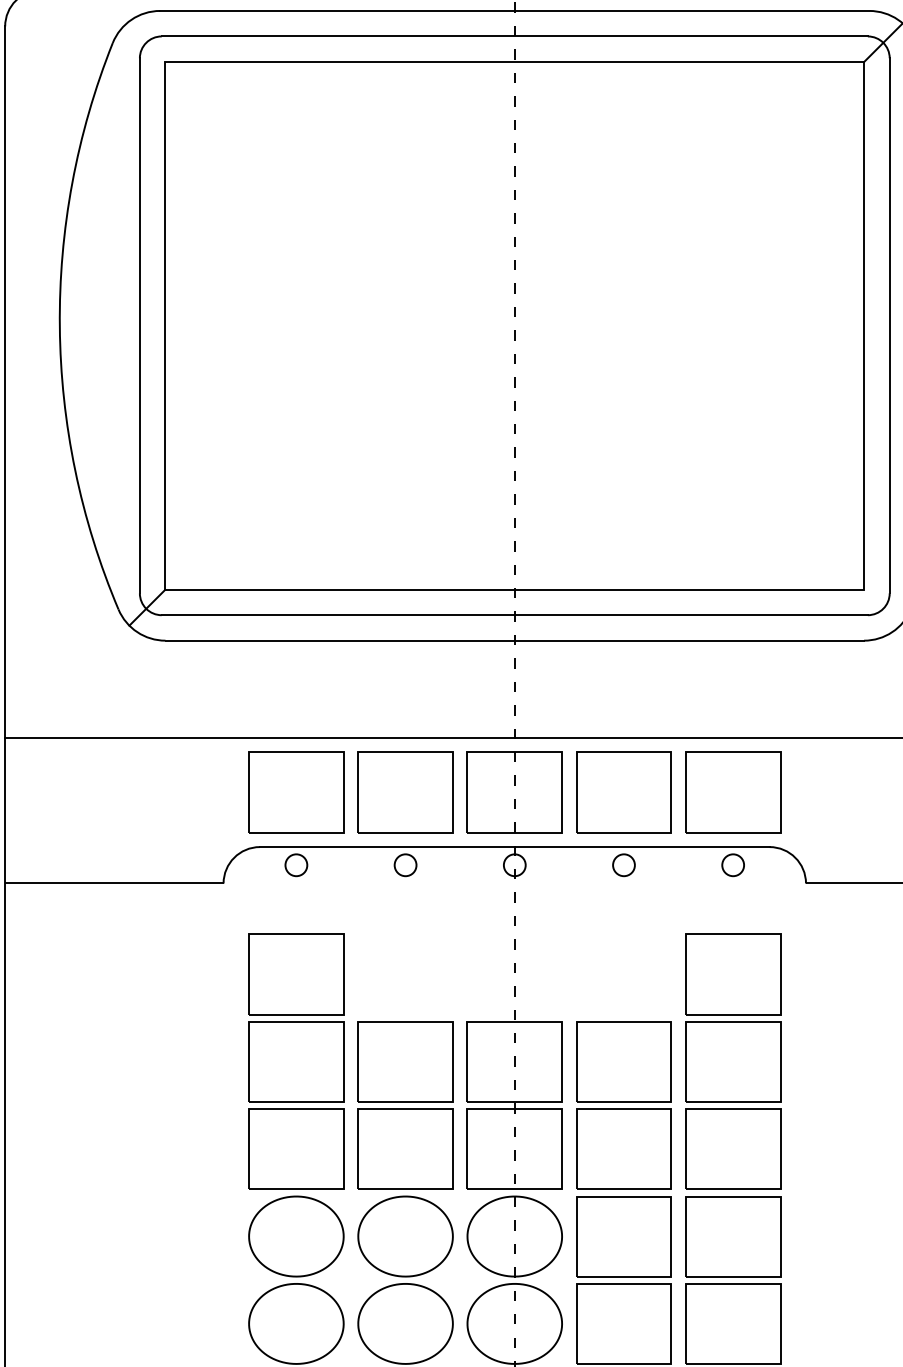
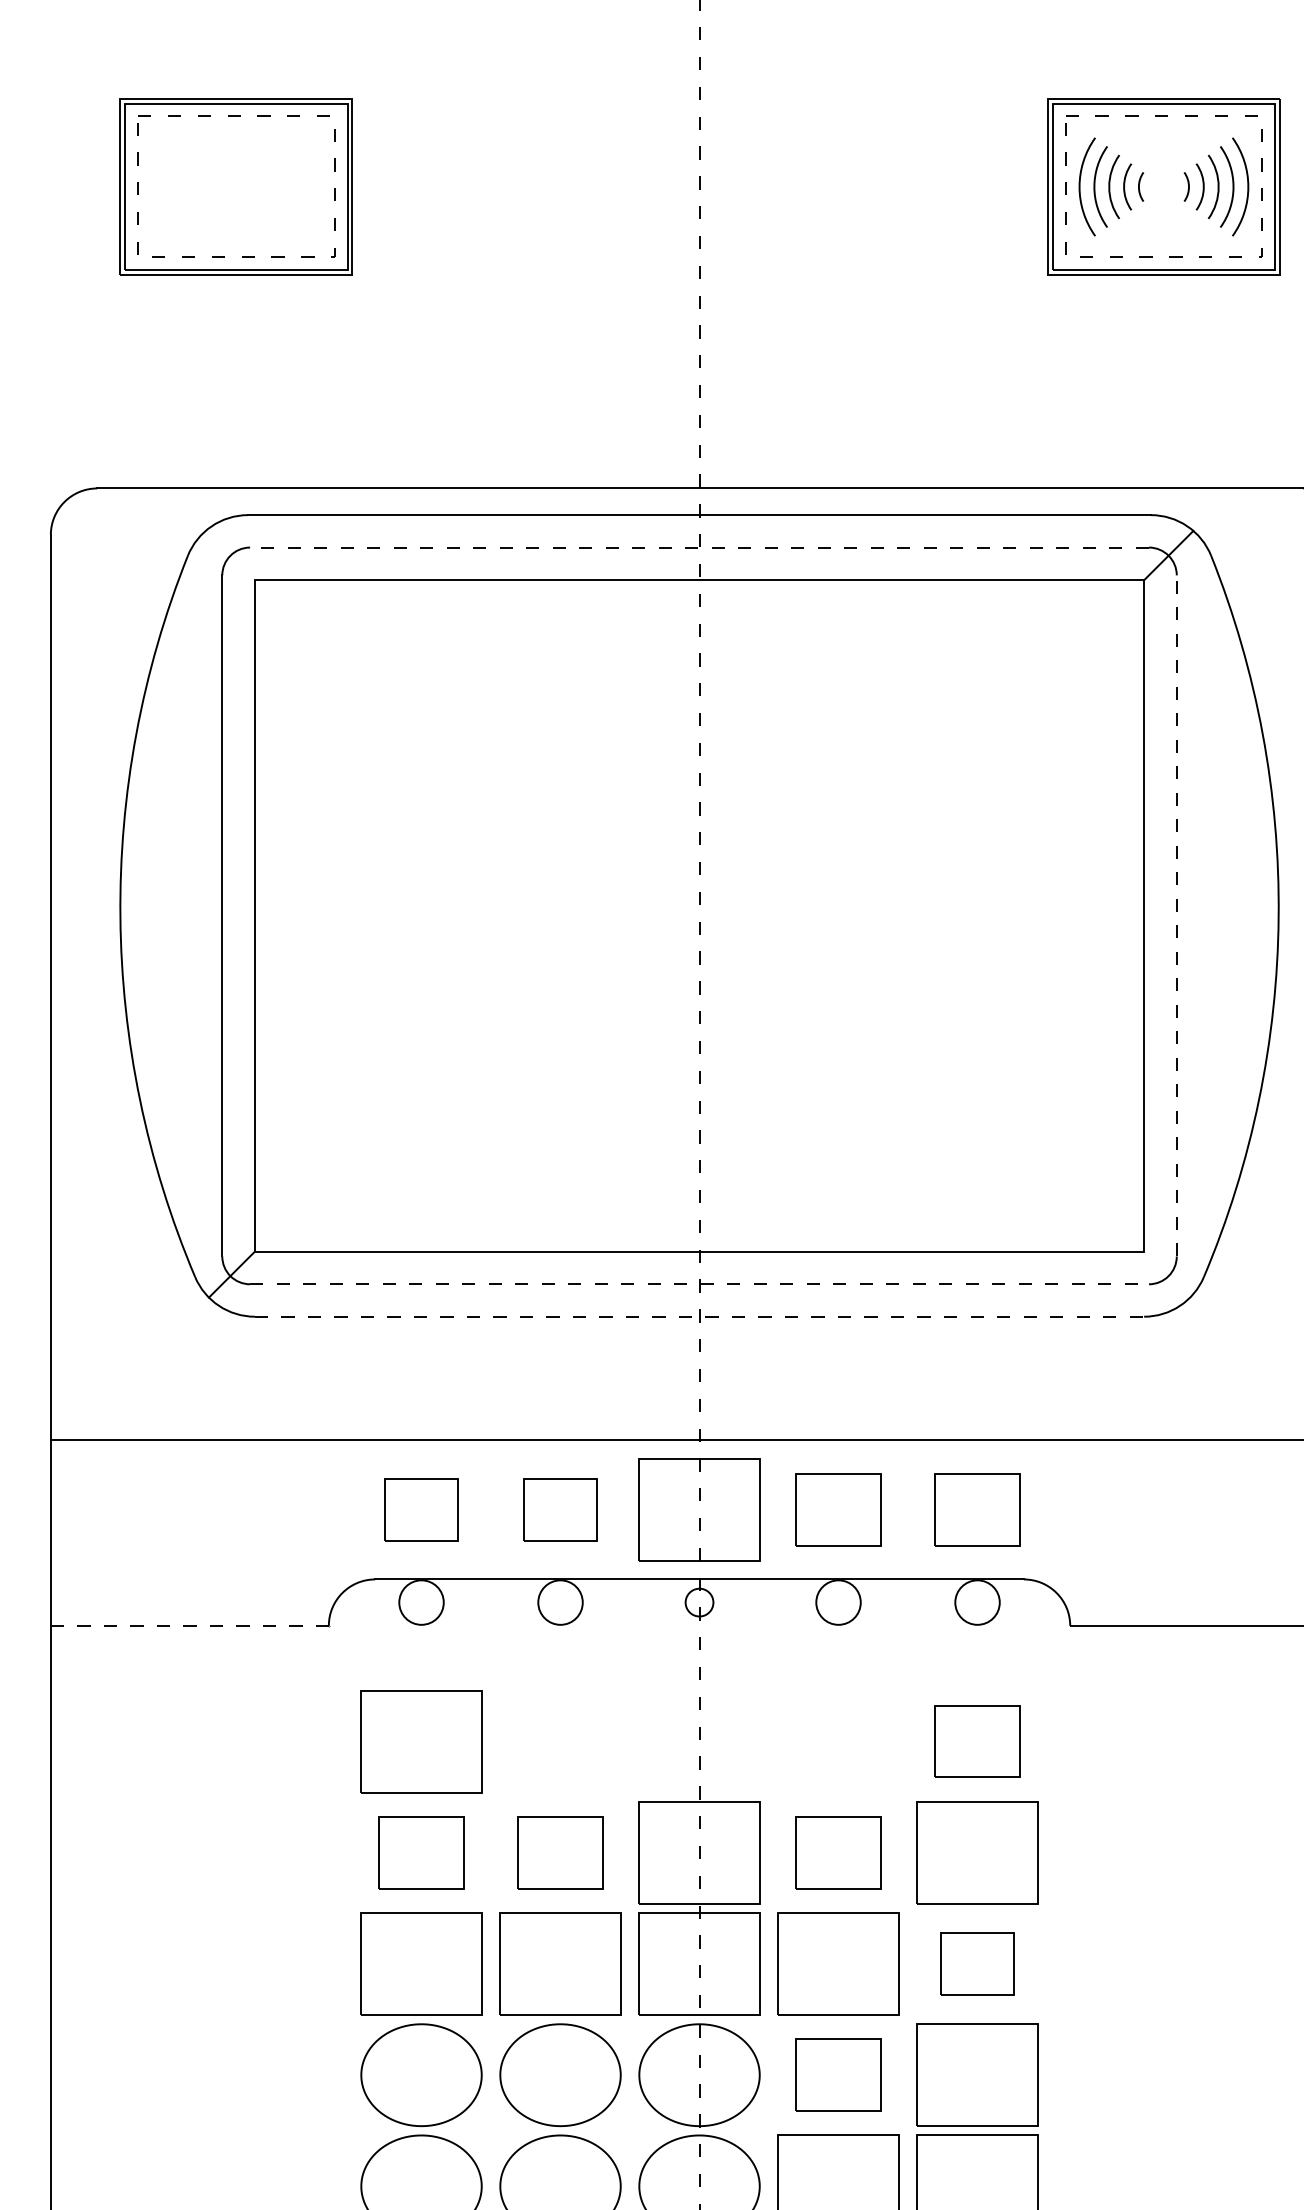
line: (514, 36) -> (699, 547), solid -> dashed
line: (889, 325) -> (1176, 915), solid -> dashed
line: (515, 615) -> (700, 1284), solid -> dashed
line: (514, 640) -> (699, 1316), solid -> dashed
part: (296, 792) -> (421, 1509), size x0.6
part: (405, 792) -> (560, 1509), size x0.6
part: (623, 792) -> (838, 1509), size x0.7
part: (733, 792) -> (977, 1509), size x0.7
circle: (296, 865) -> (421, 1602), size x1.6
circle: (405, 865) -> (560, 1602), size x1.6
circle: (623, 865) -> (838, 1602), size x1.6
circle: (733, 865) -> (977, 1602), size x1.6
line: (114, 883) -> (190, 1625), solid -> dashed
part: (733, 974) -> (977, 1741), size x0.7
part: (296, 1061) -> (421, 1852), size x0.7
part: (405, 1061) -> (560, 1852), size x0.7
part: (623, 1061) -> (838, 1852), size x0.7
part: (733, 1148) -> (977, 1963), size x0.6
part: (623, 1235) -> (838, 2074), size x0.7

